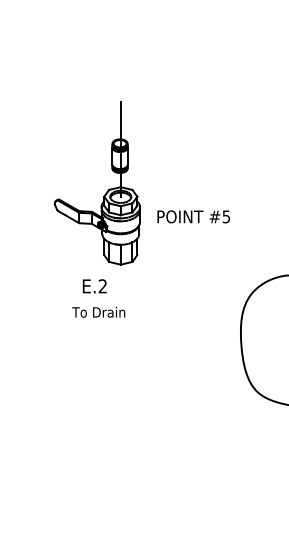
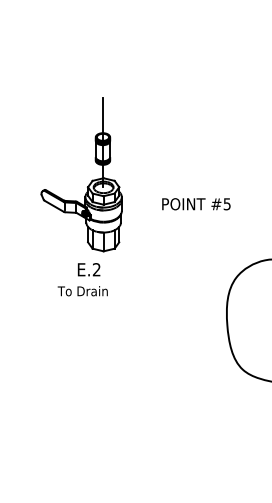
part: (107, 189) -> (91, 180), moved
text: (193, 217) -> (196, 204), moved
text: (98, 312) -> (82, 291), moved

